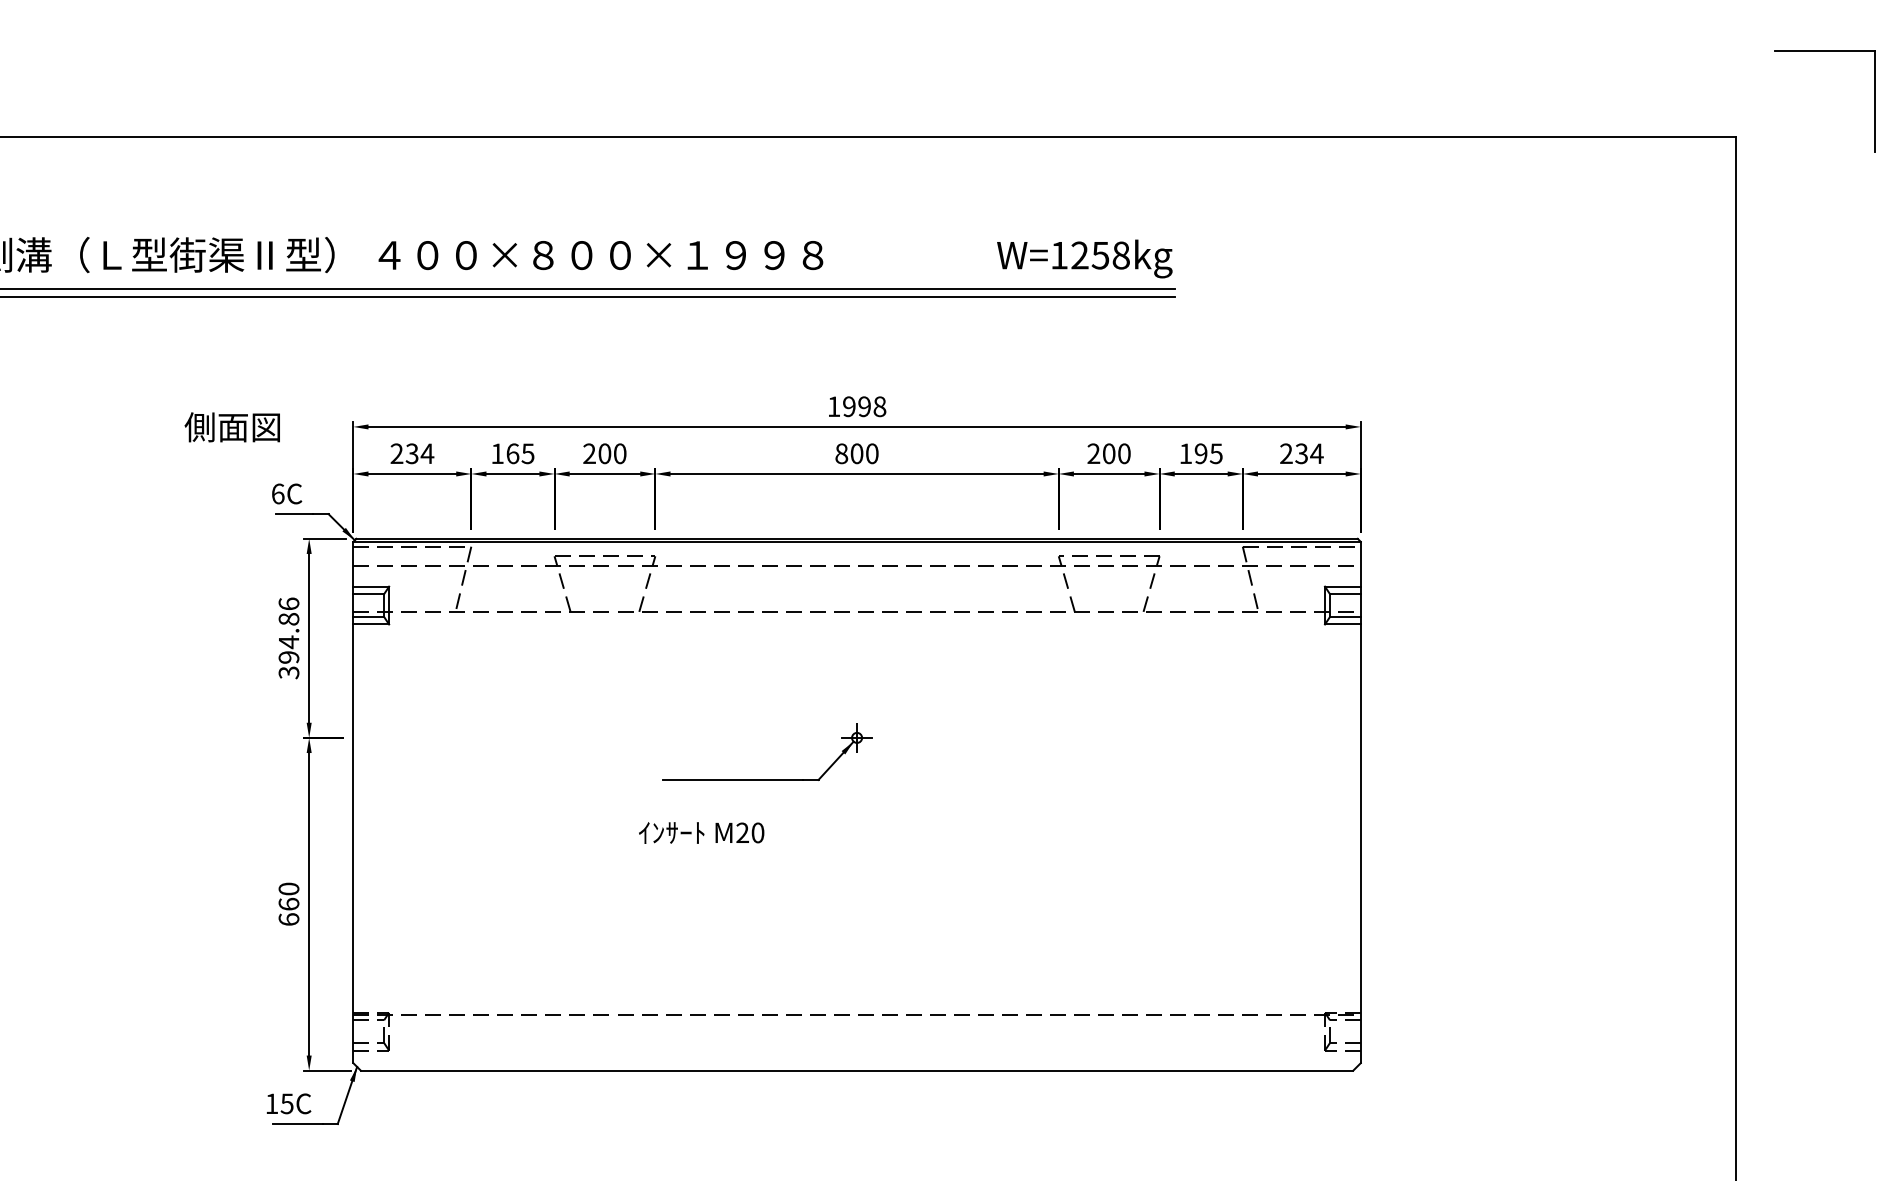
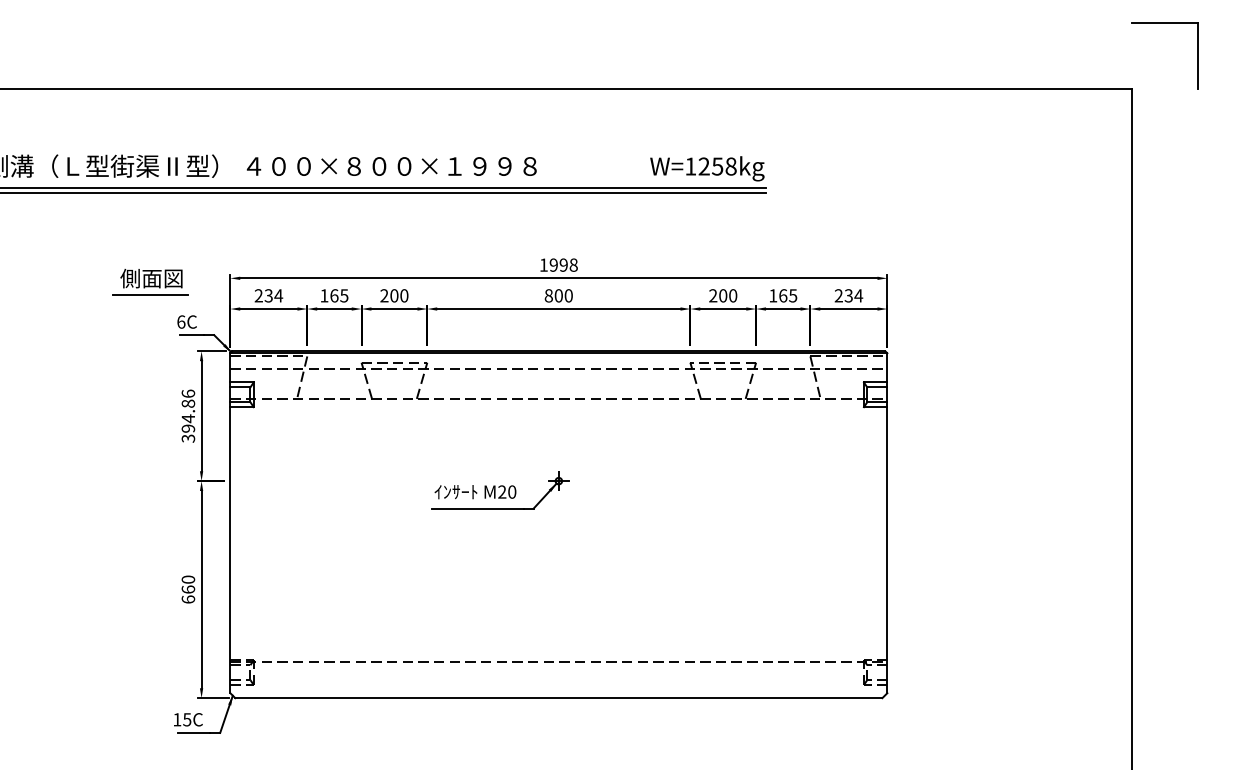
part: (1824, 51) -> (1164, 23), moved
line: (230, 453) -> (150, 295), added
text: (1201, 453) -> (783, 295), 195 -> 165
text: (701, 833) -> (475, 492), moved

